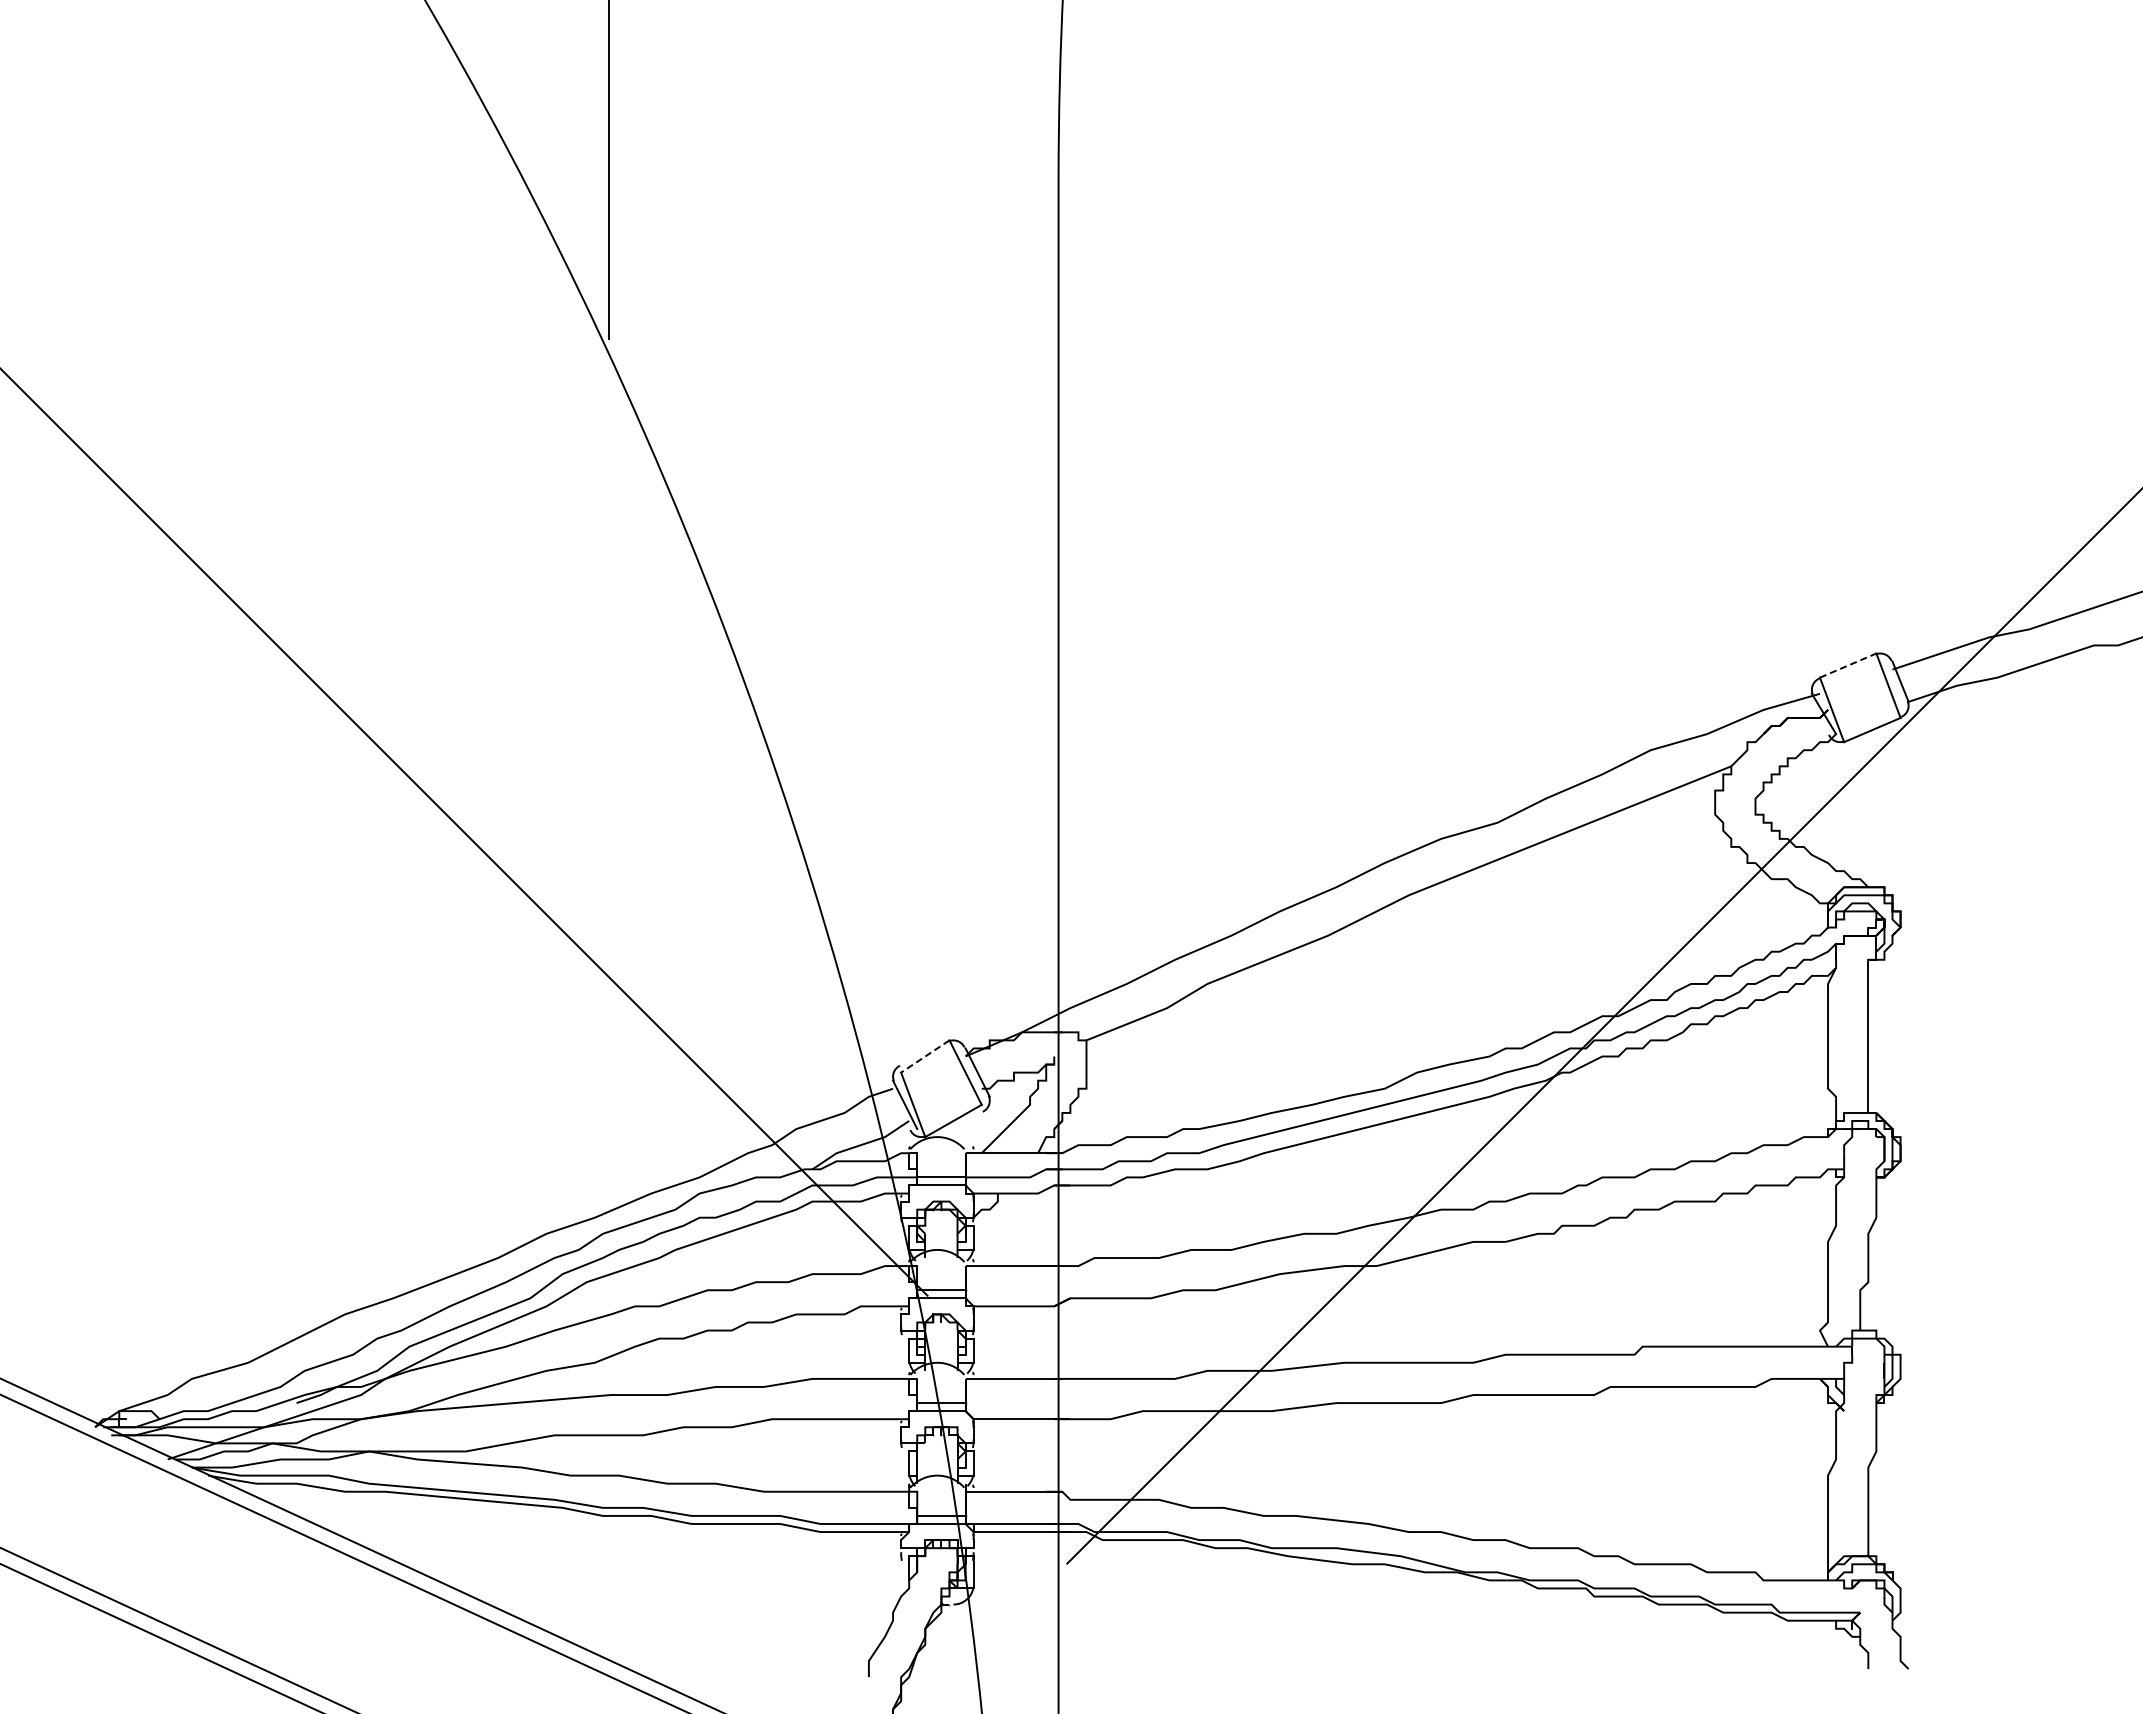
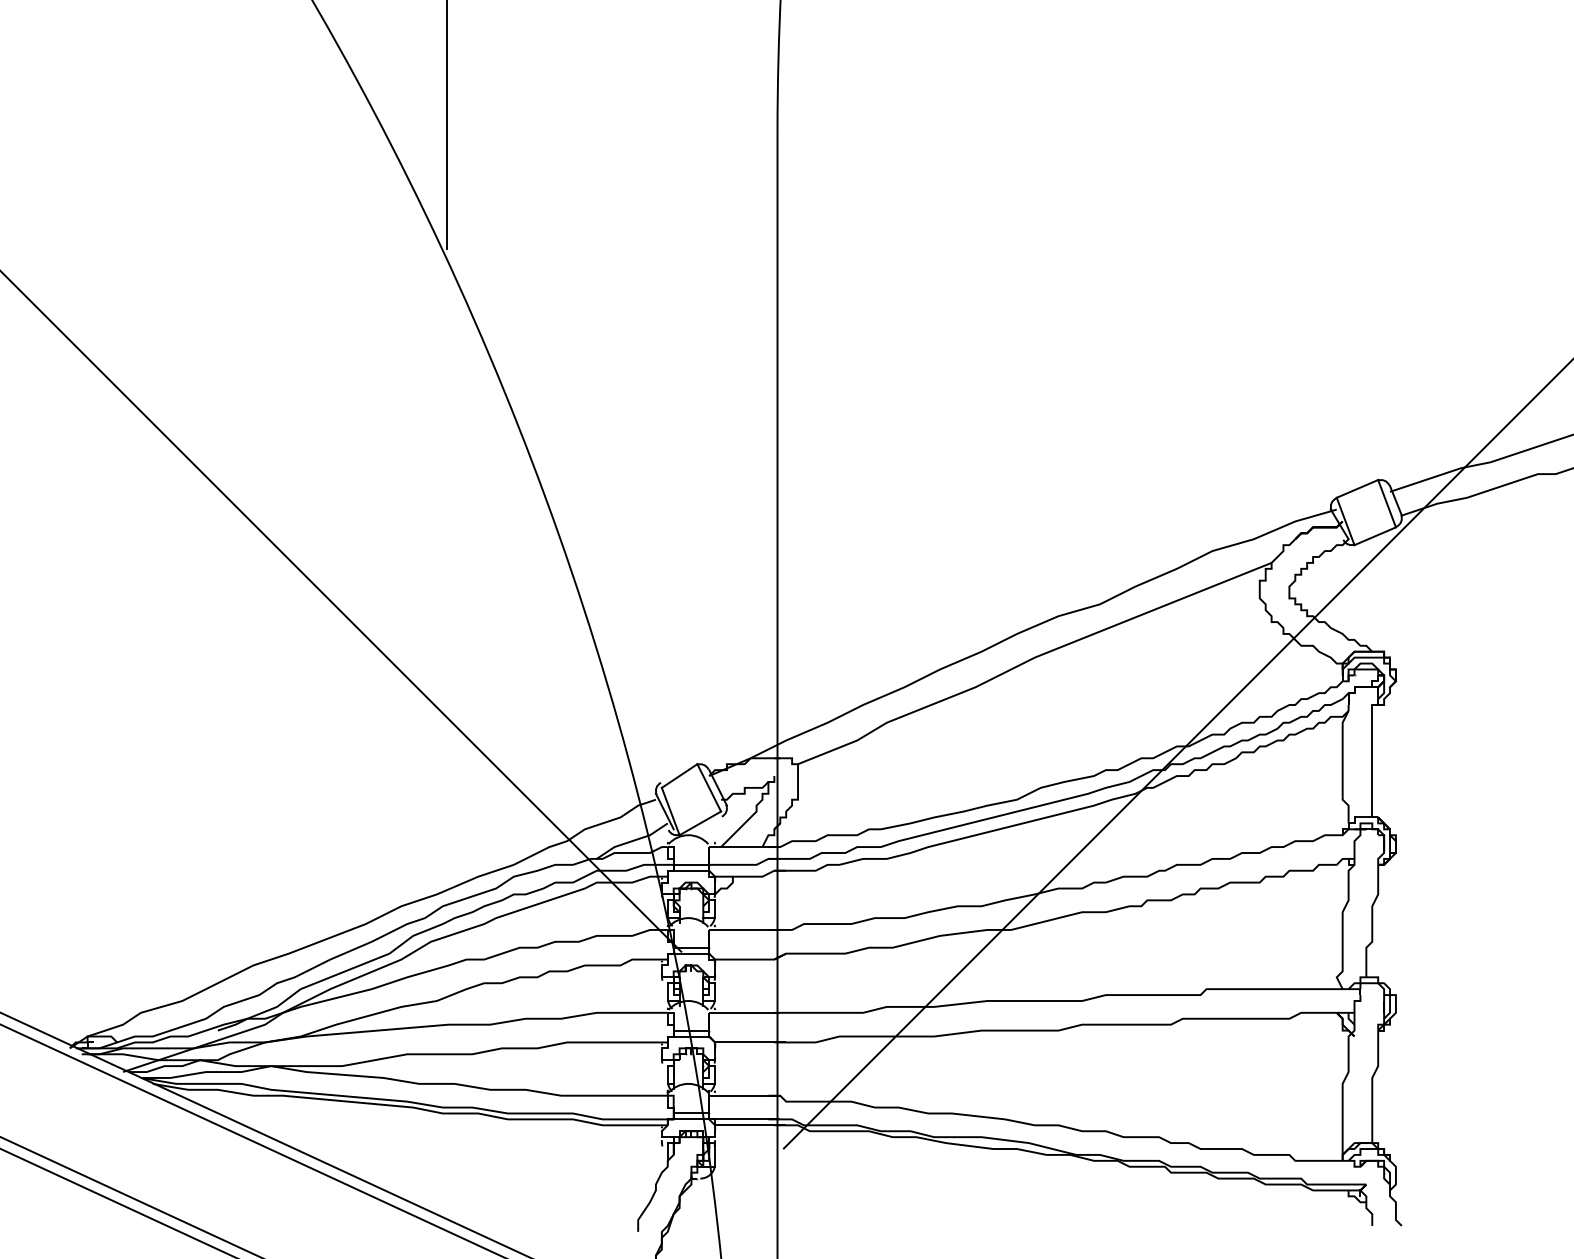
line: (1848, 665) -> (1357, 488), dashed -> solid
line: (924, 1056) -> (679, 776), dashed -> solid

